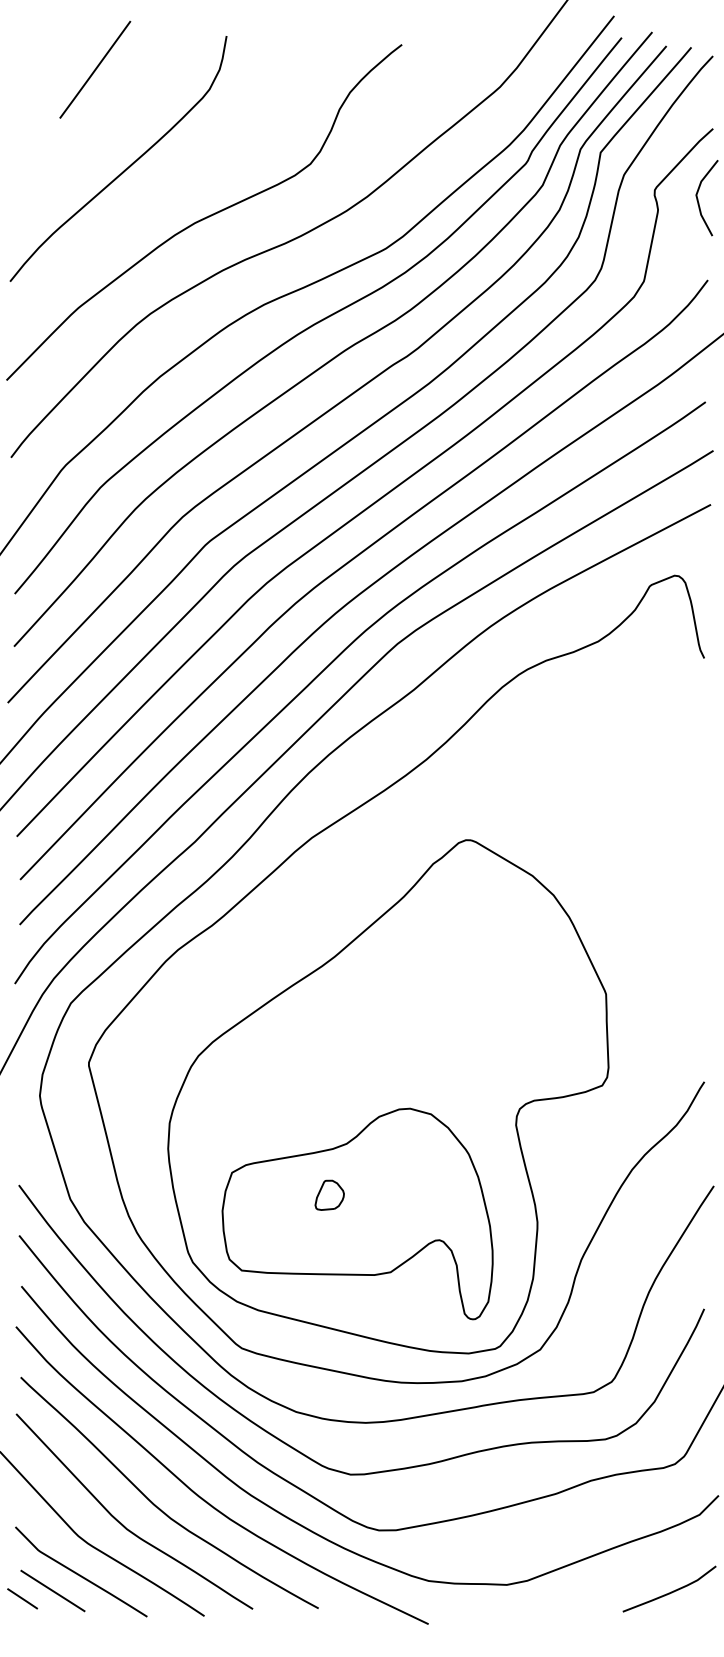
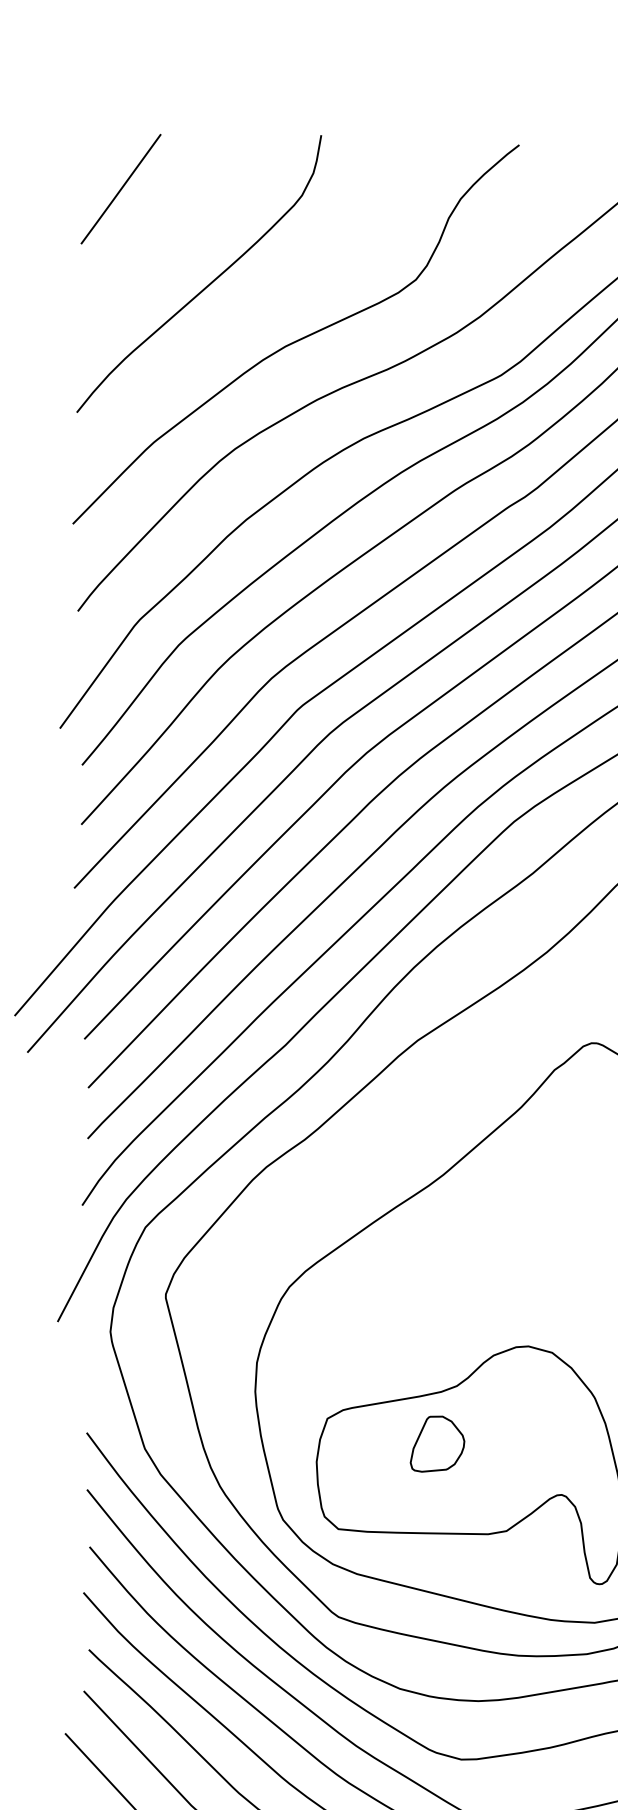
line: (95, 69) -> (121, 188), moved
part: (329, 1195) -> (437, 1444), size x1.67

